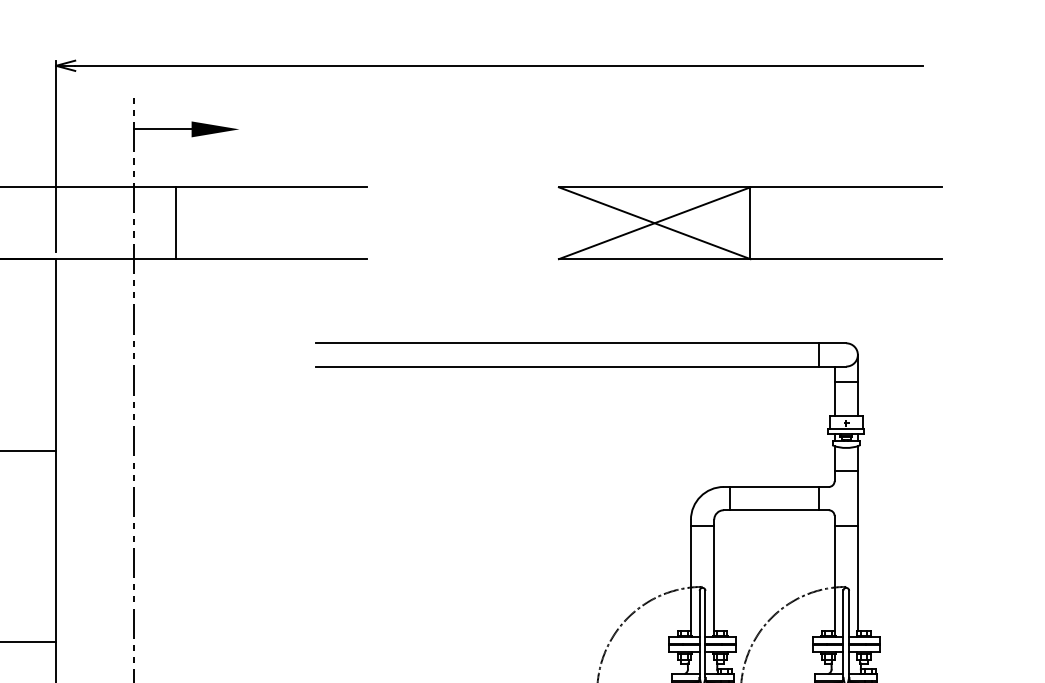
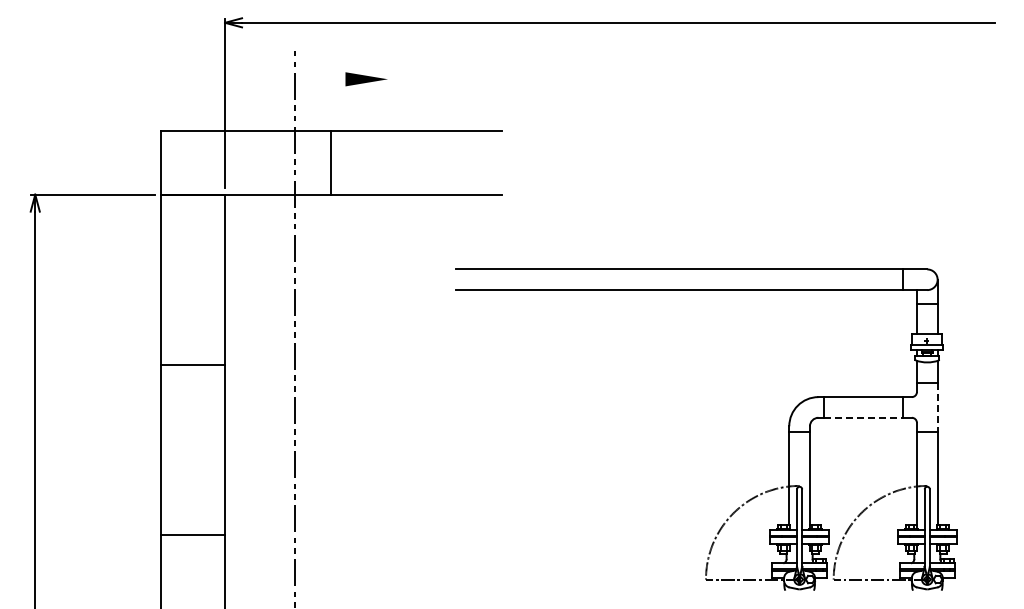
line: (162, 129) -> (319, 79), removed
part: (749, 222) -> (841, 162), removed
line: (857, 498) -> (937, 407), solid -> dashed
line: (774, 509) -> (863, 417), solid -> dashed

